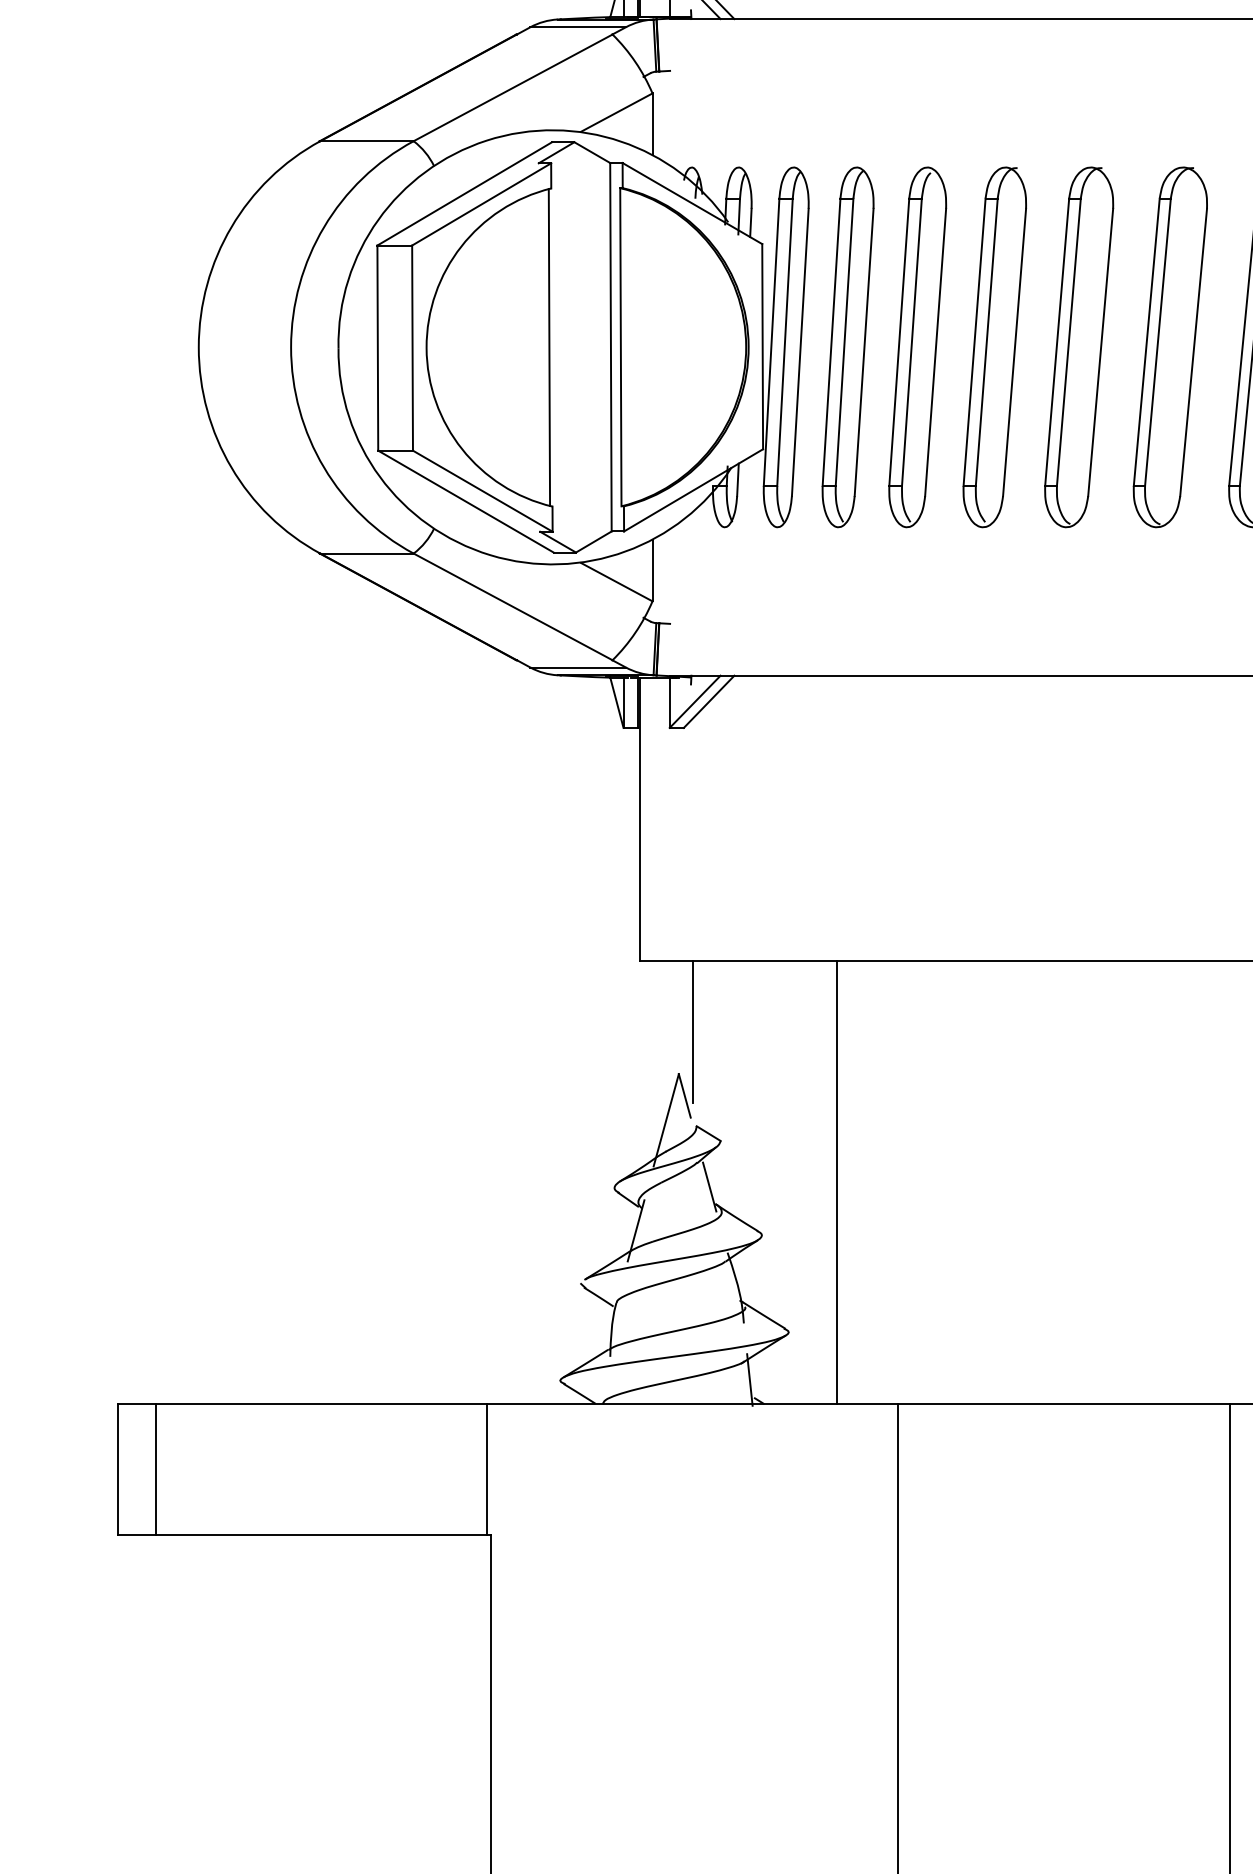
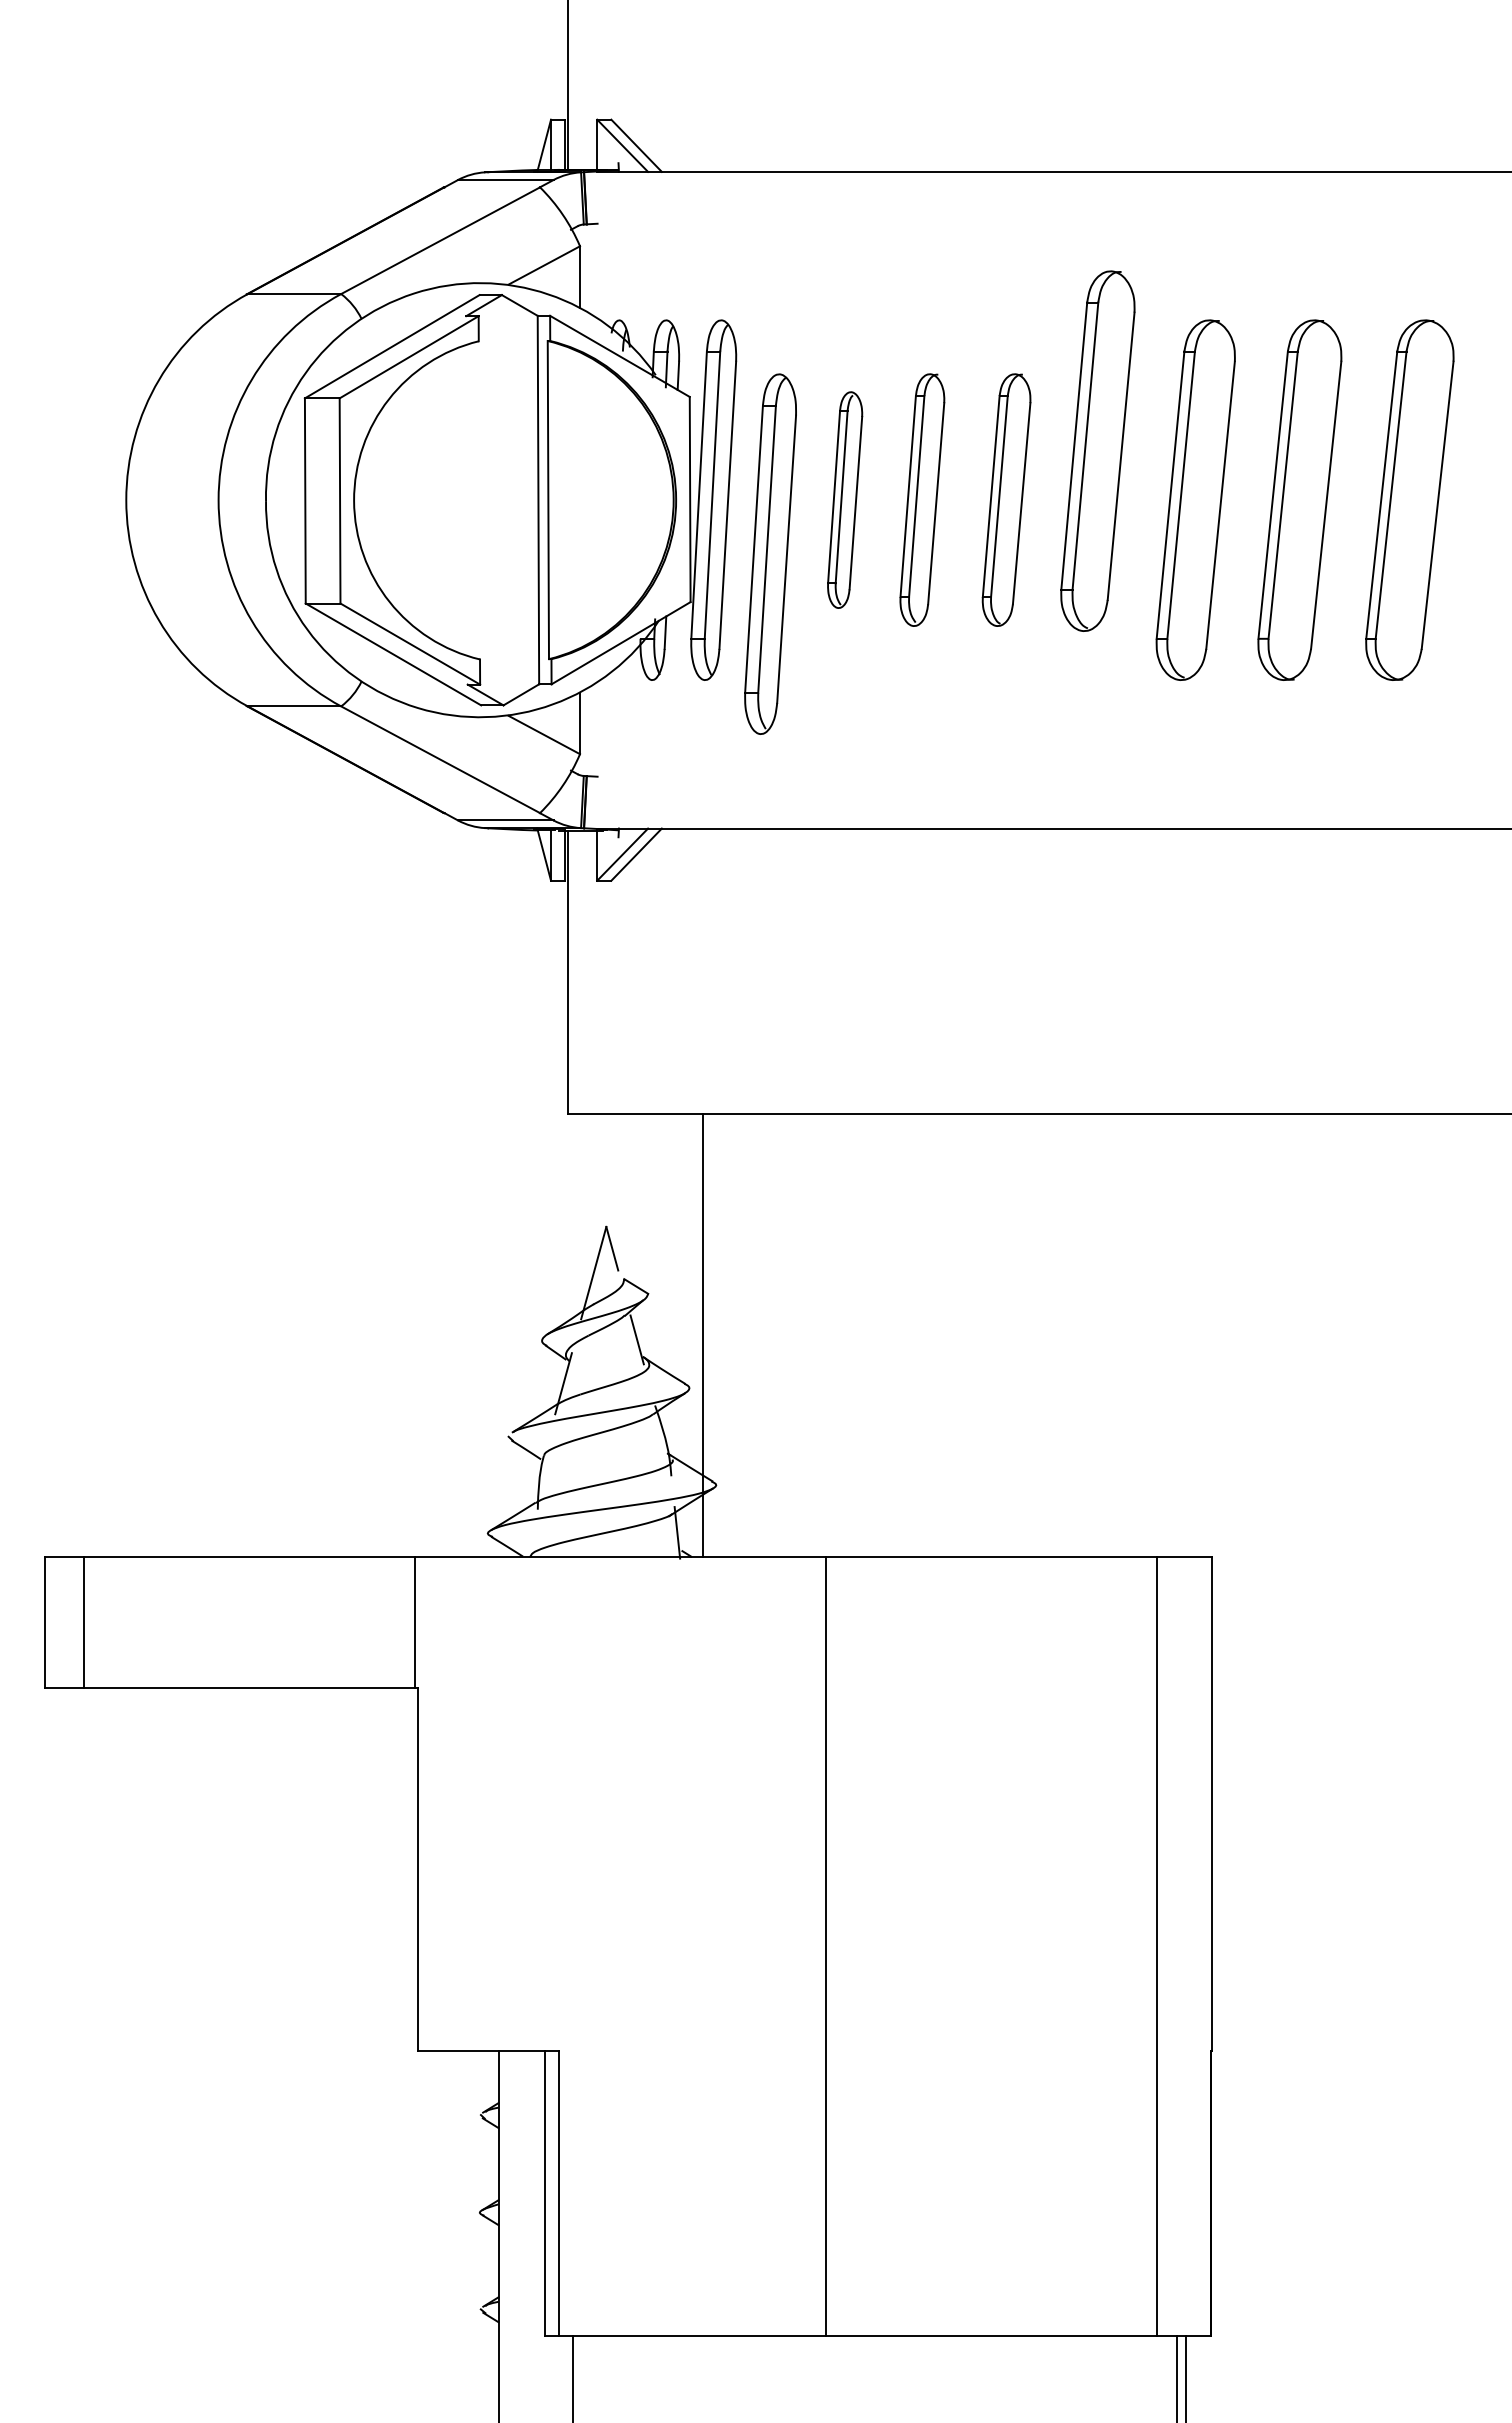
line: (549, 346) -> (476, 499), removed
part: (848, 346) -> (770, 553), moved
part: (917, 346) -> (844, 499), size x0.6
part: (995, 346) -> (922, 499), size x0.7
part: (1079, 346) -> (1006, 499), size x0.7
part: (1170, 346) -> (1097, 450), moved
line: (693, 1032) -> (620, 1185), removed
line: (837, 1182) -> (702, 1335), moved

